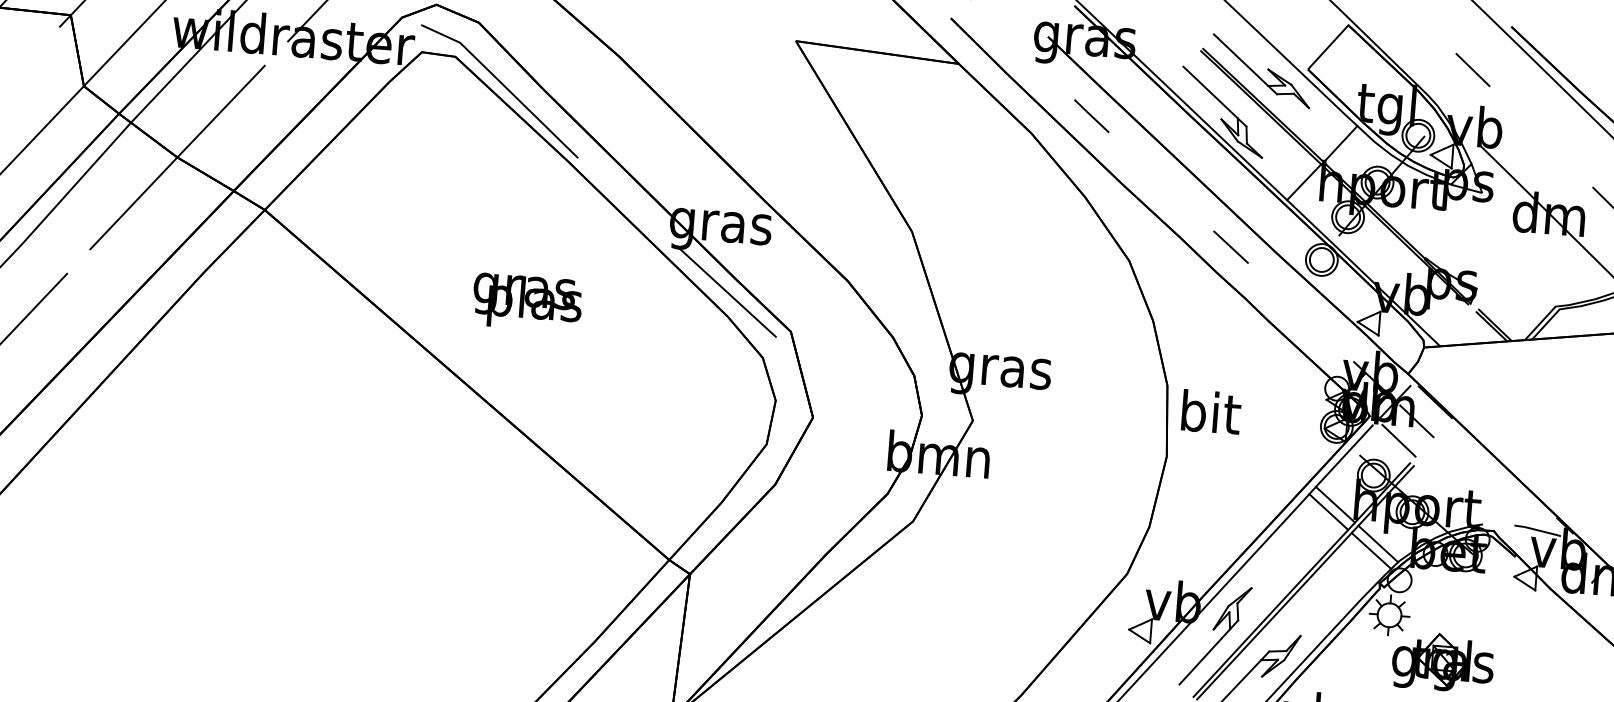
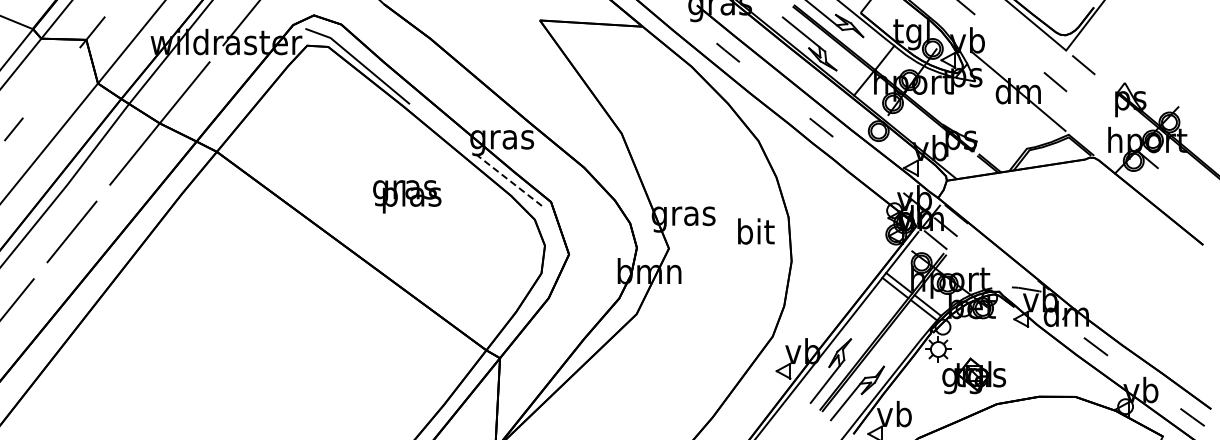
line: (725, 292) -> (508, 180), solid -> dashed
text: (527, 302) -> (407, 196), moved
text: (1211, 412) -> (756, 231), moved

